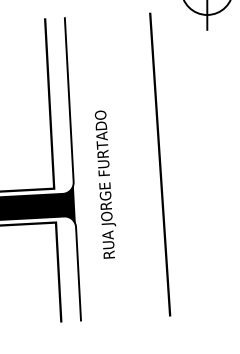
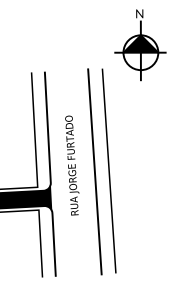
line: (138, 165) -> (94, 171), added
text: (105, 184) -> (72, 165), moved

